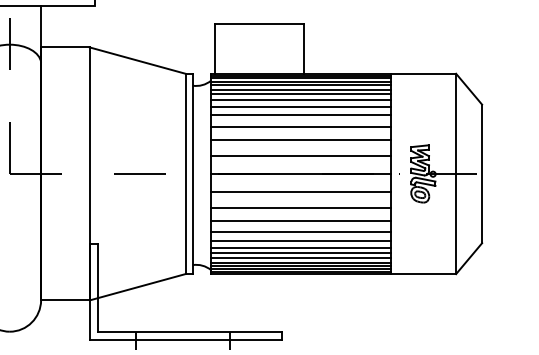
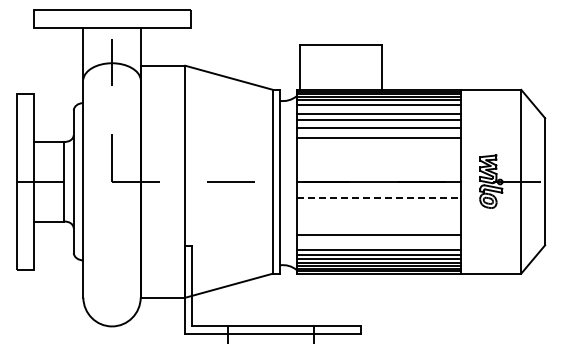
line: (300, 94) -> (378, 108), removed
line: (300, 139) -> (378, 150), removed
line: (300, 156) -> (378, 165), removed
line: (301, 192) -> (379, 198), solid -> dashed
line: (300, 207) -> (378, 212), removed
line: (300, 221) -> (378, 225), removed
line: (300, 241) -> (378, 243), removed

